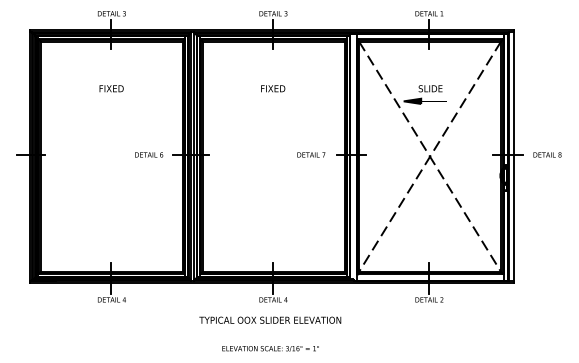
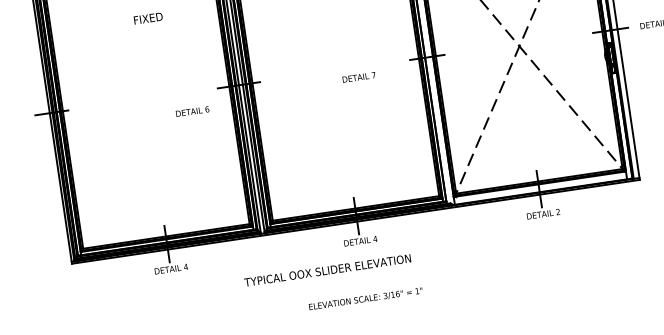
text: (111, 88) -> (148, 18), moved
text: (149, 154) -> (193, 111), moved
text: (311, 154) -> (359, 76), moved
text: (270, 319) -> (327, 269), moved

